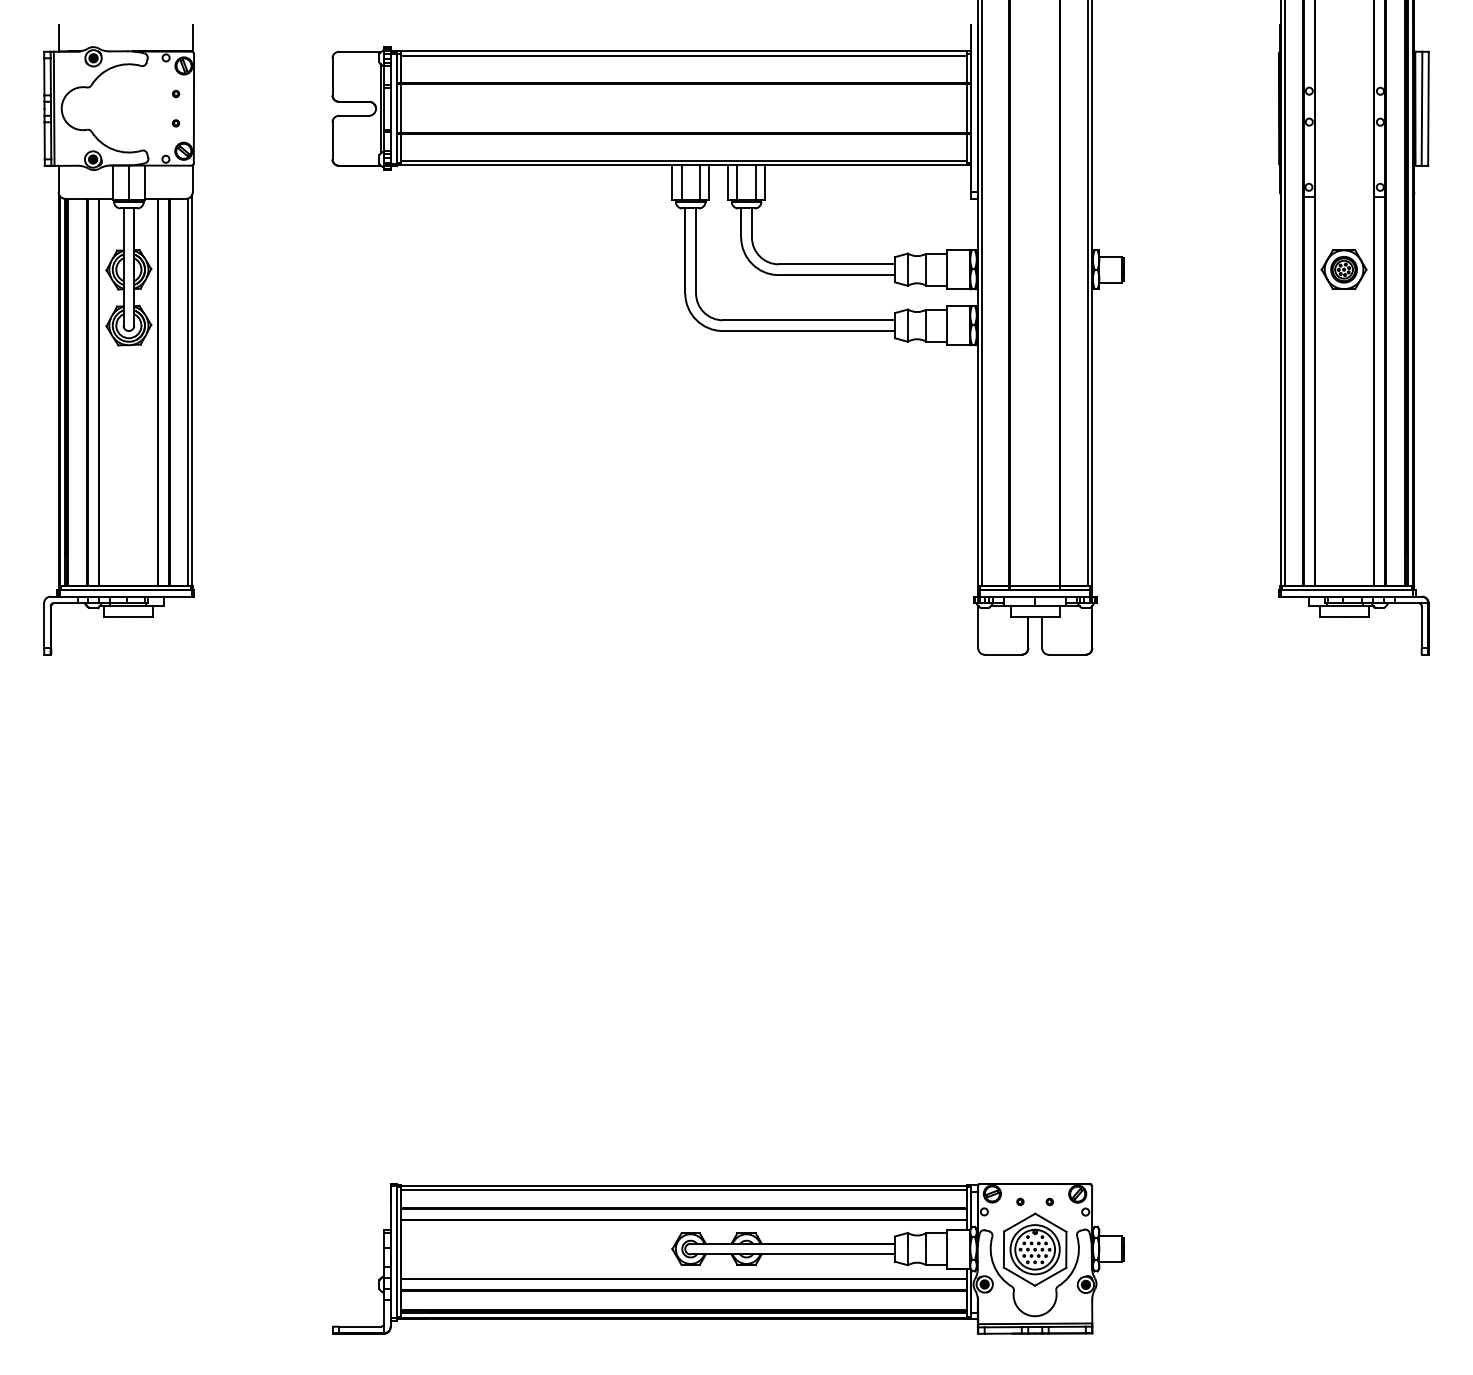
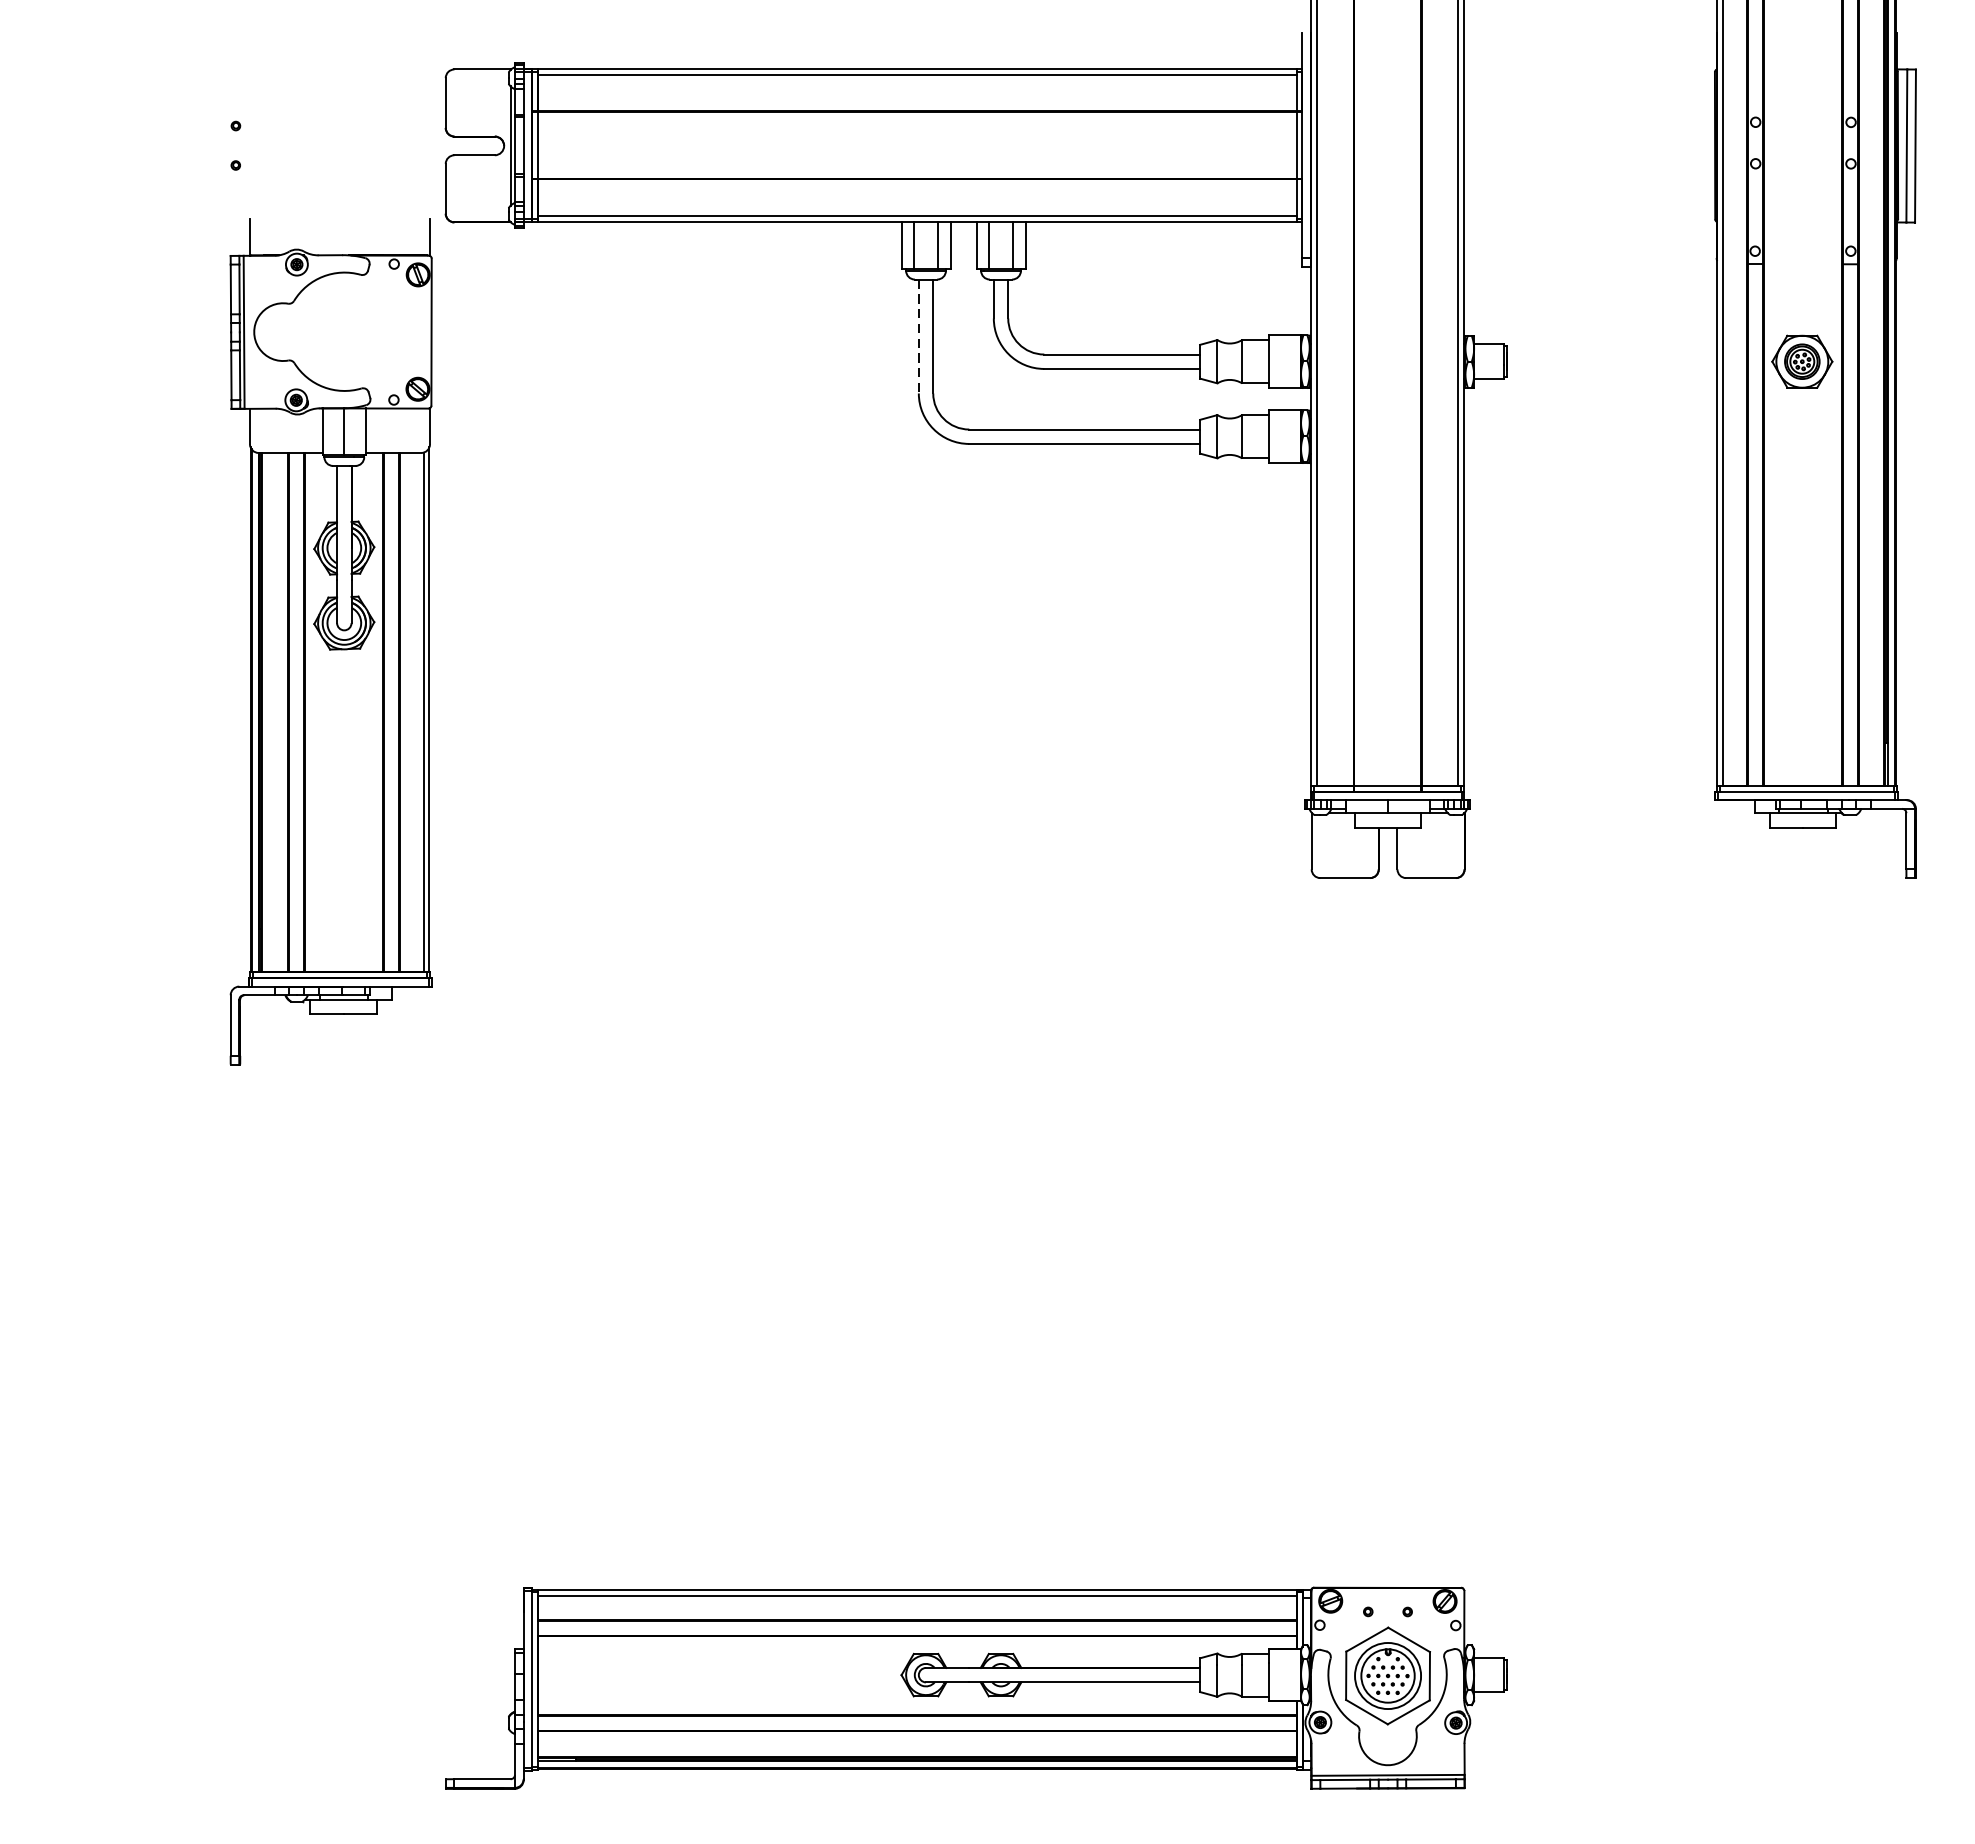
line: (685, 251) -> (919, 337), solid -> dashed
part: (118, 339) -> (330, 641), moved

